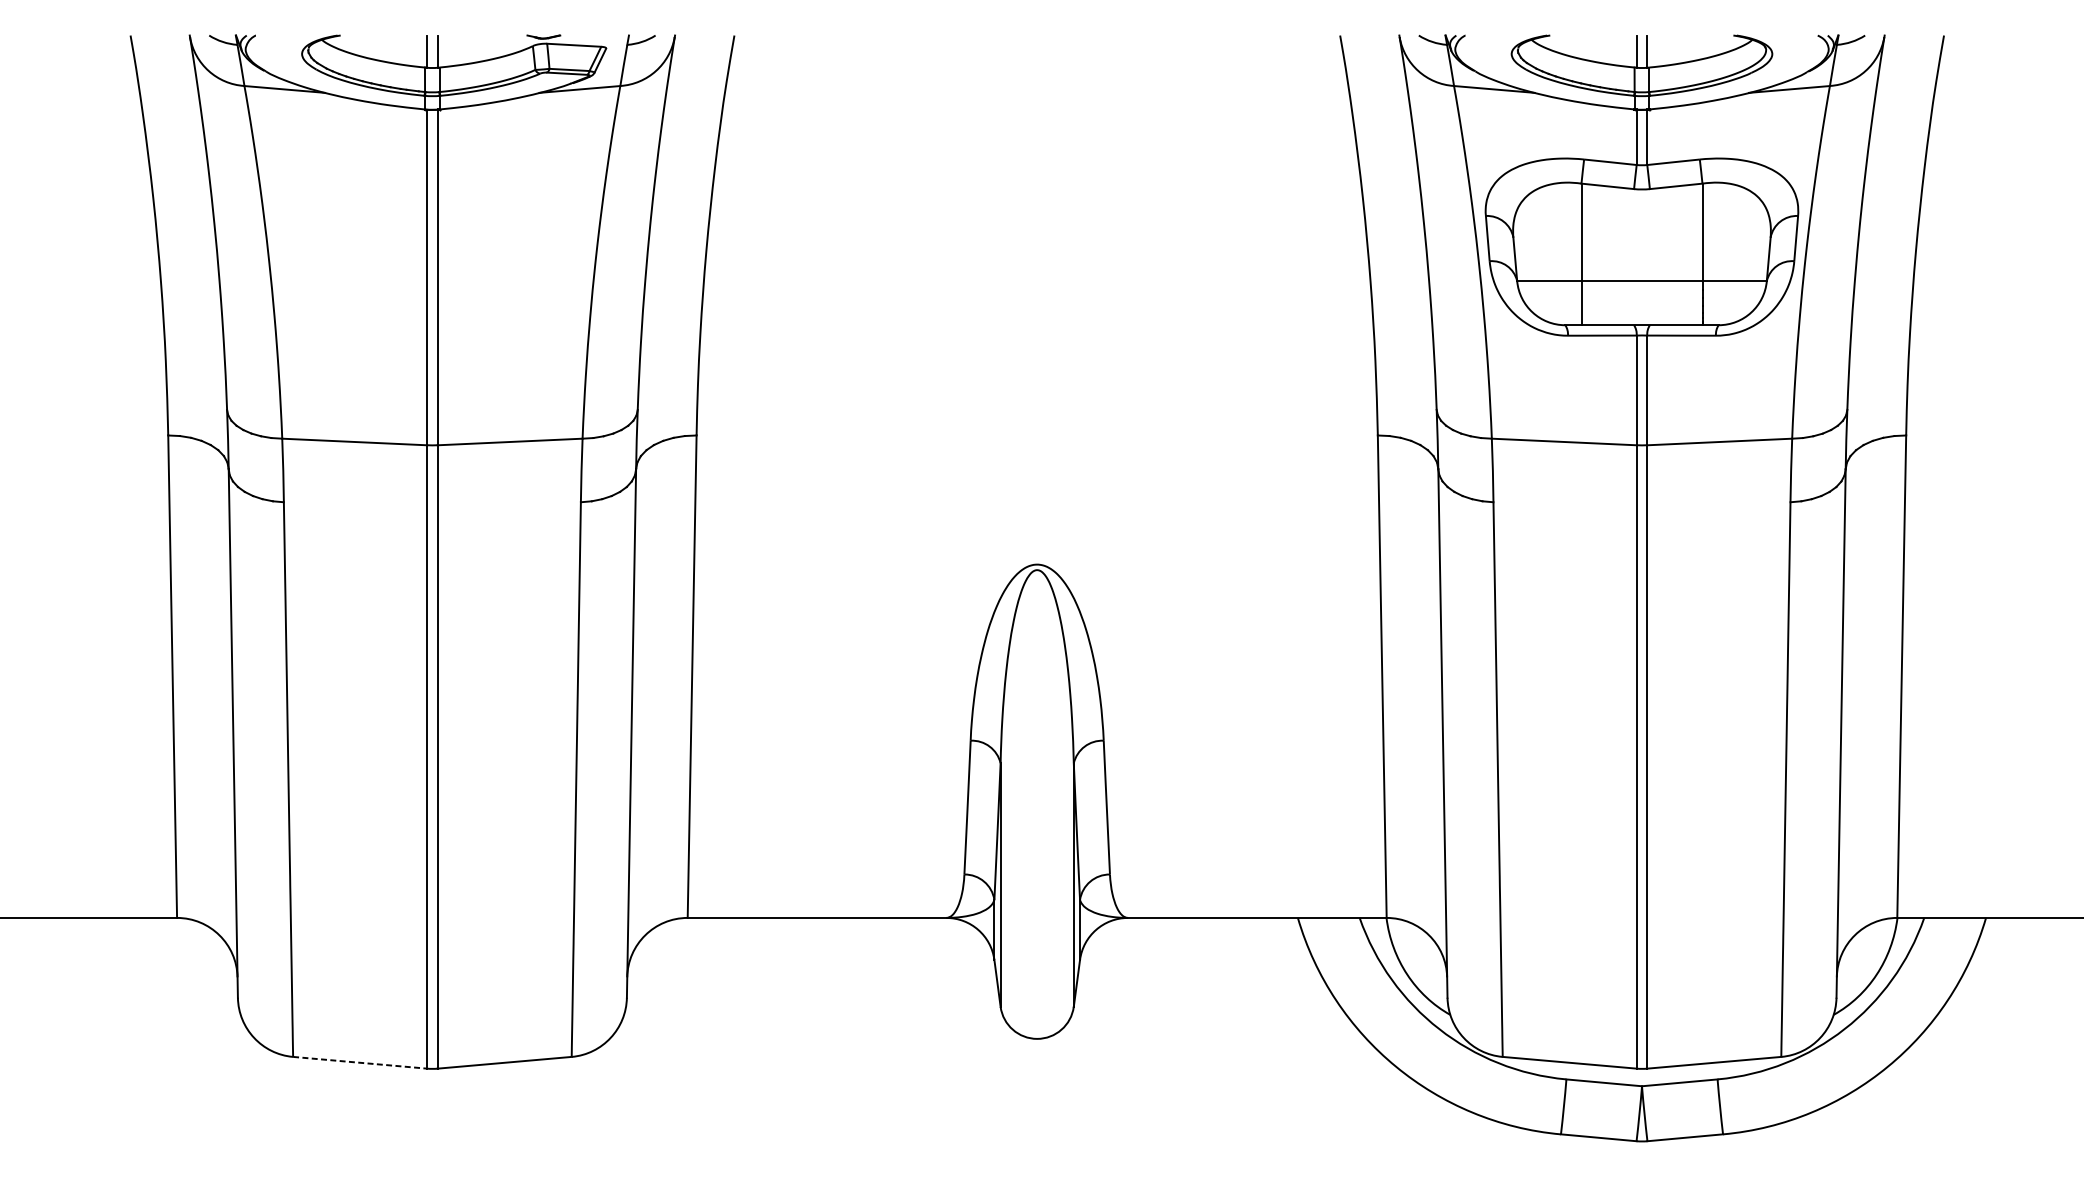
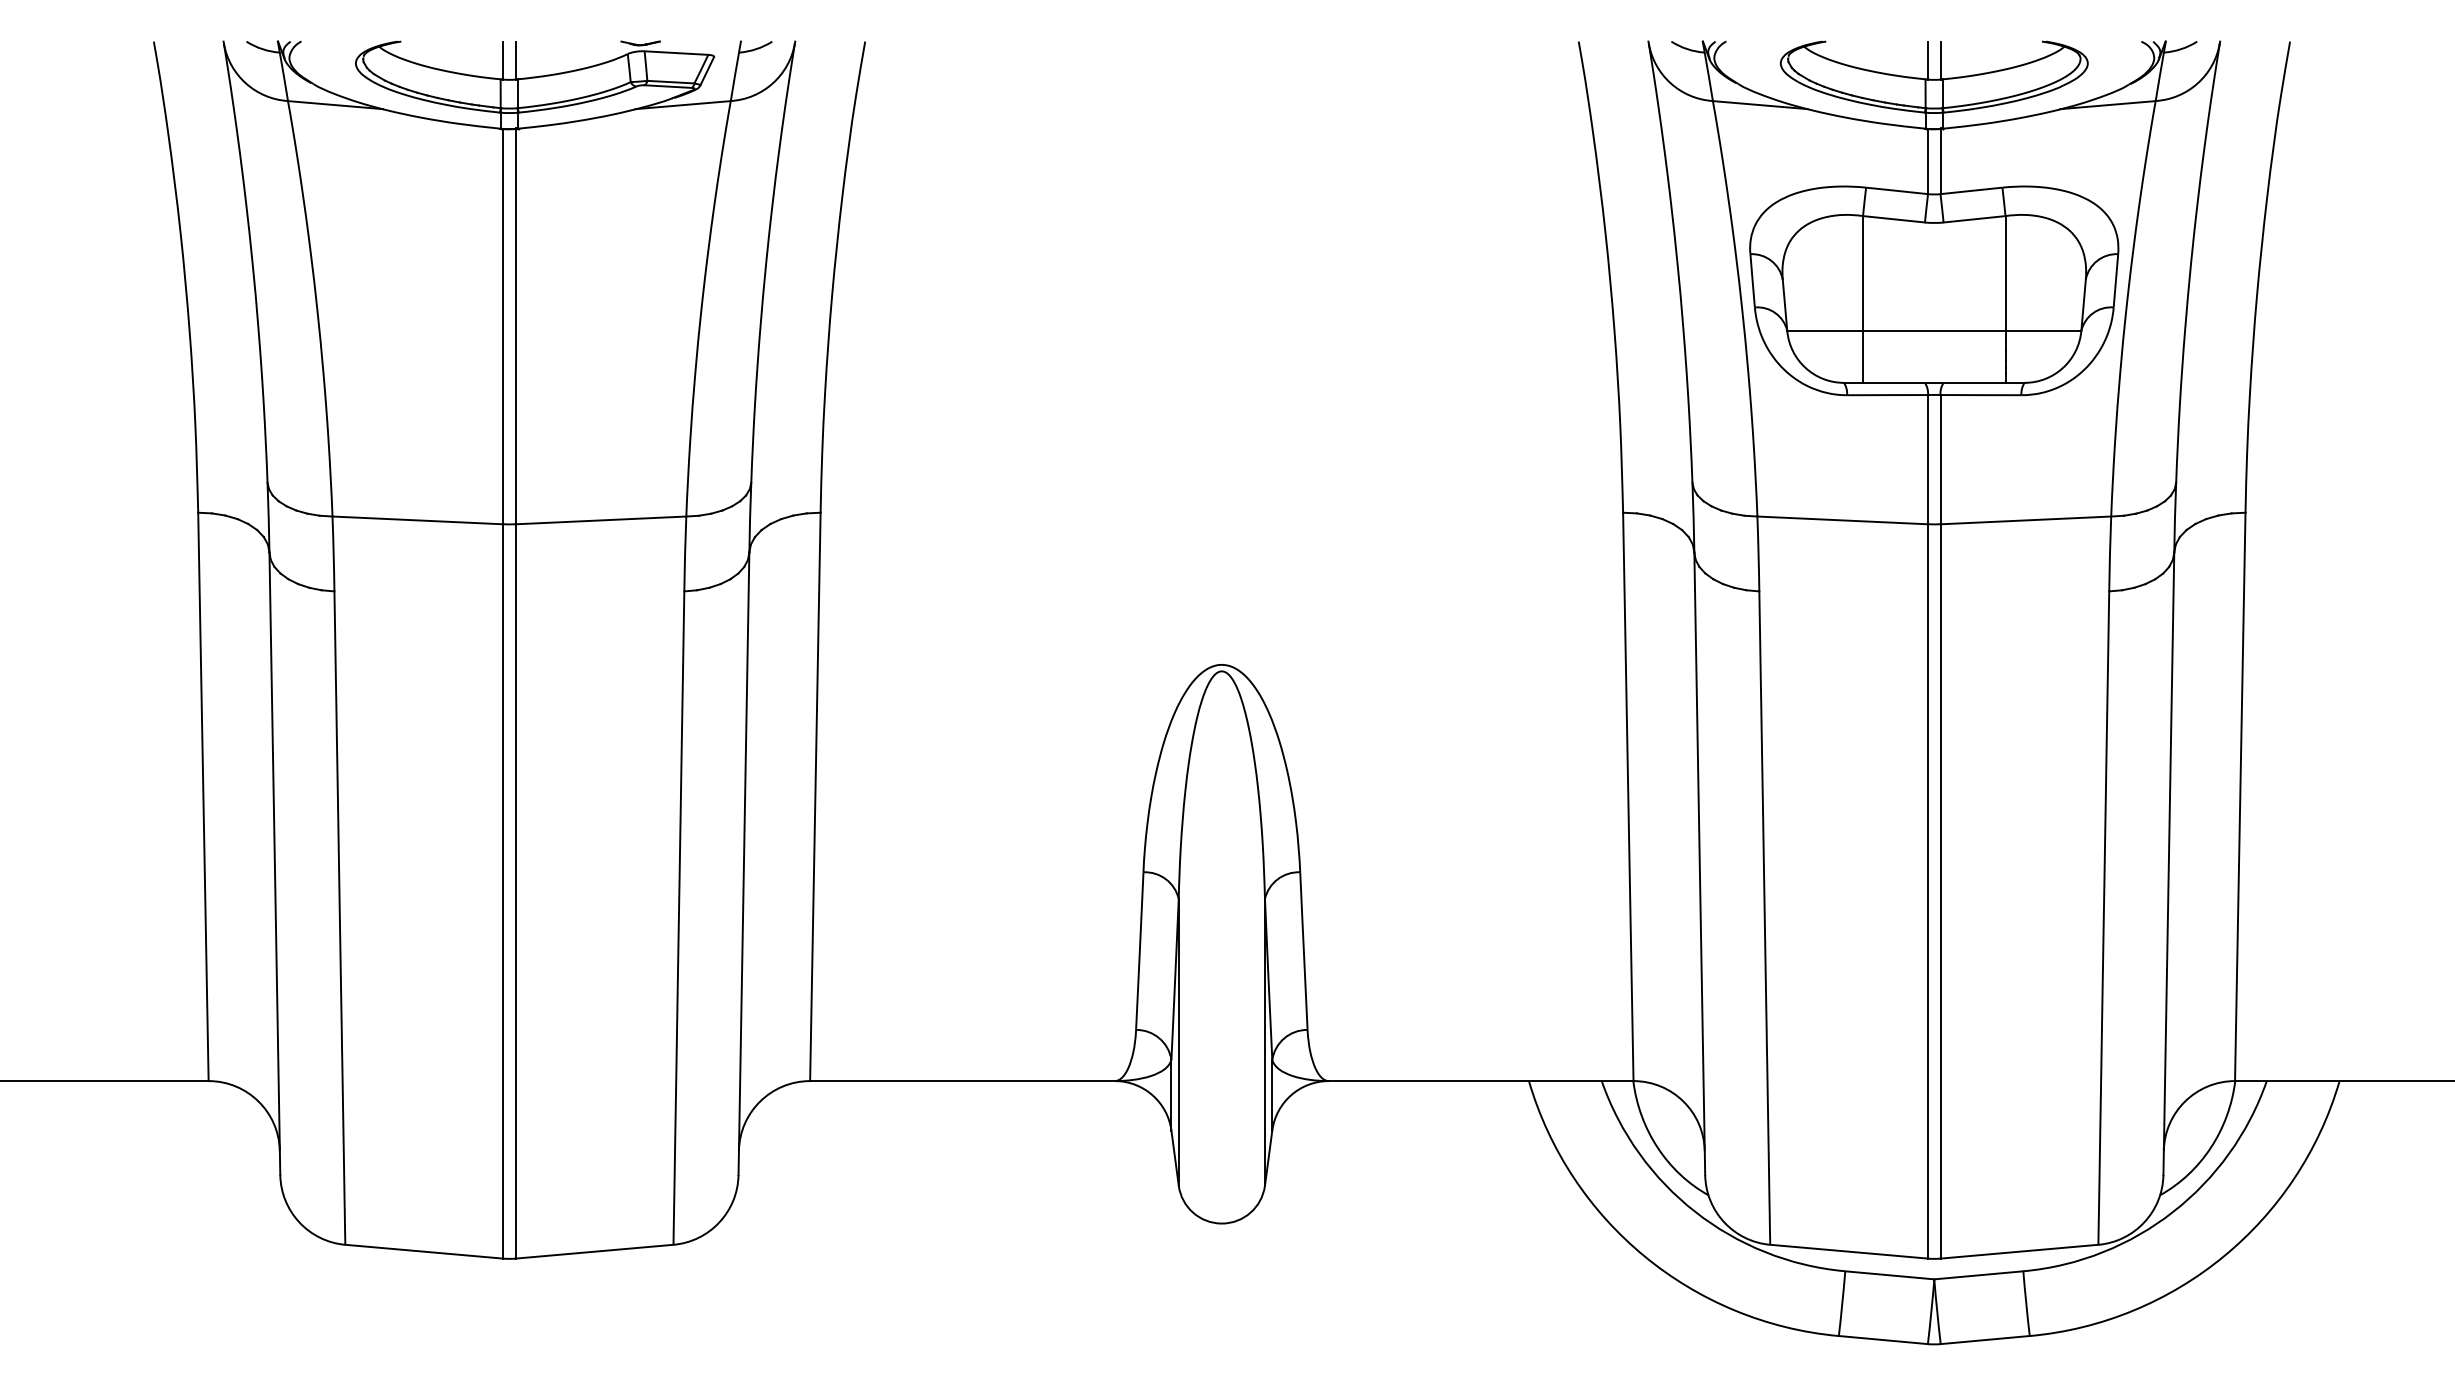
line: (360, 1062) -> (424, 1251), dashed -> solid

